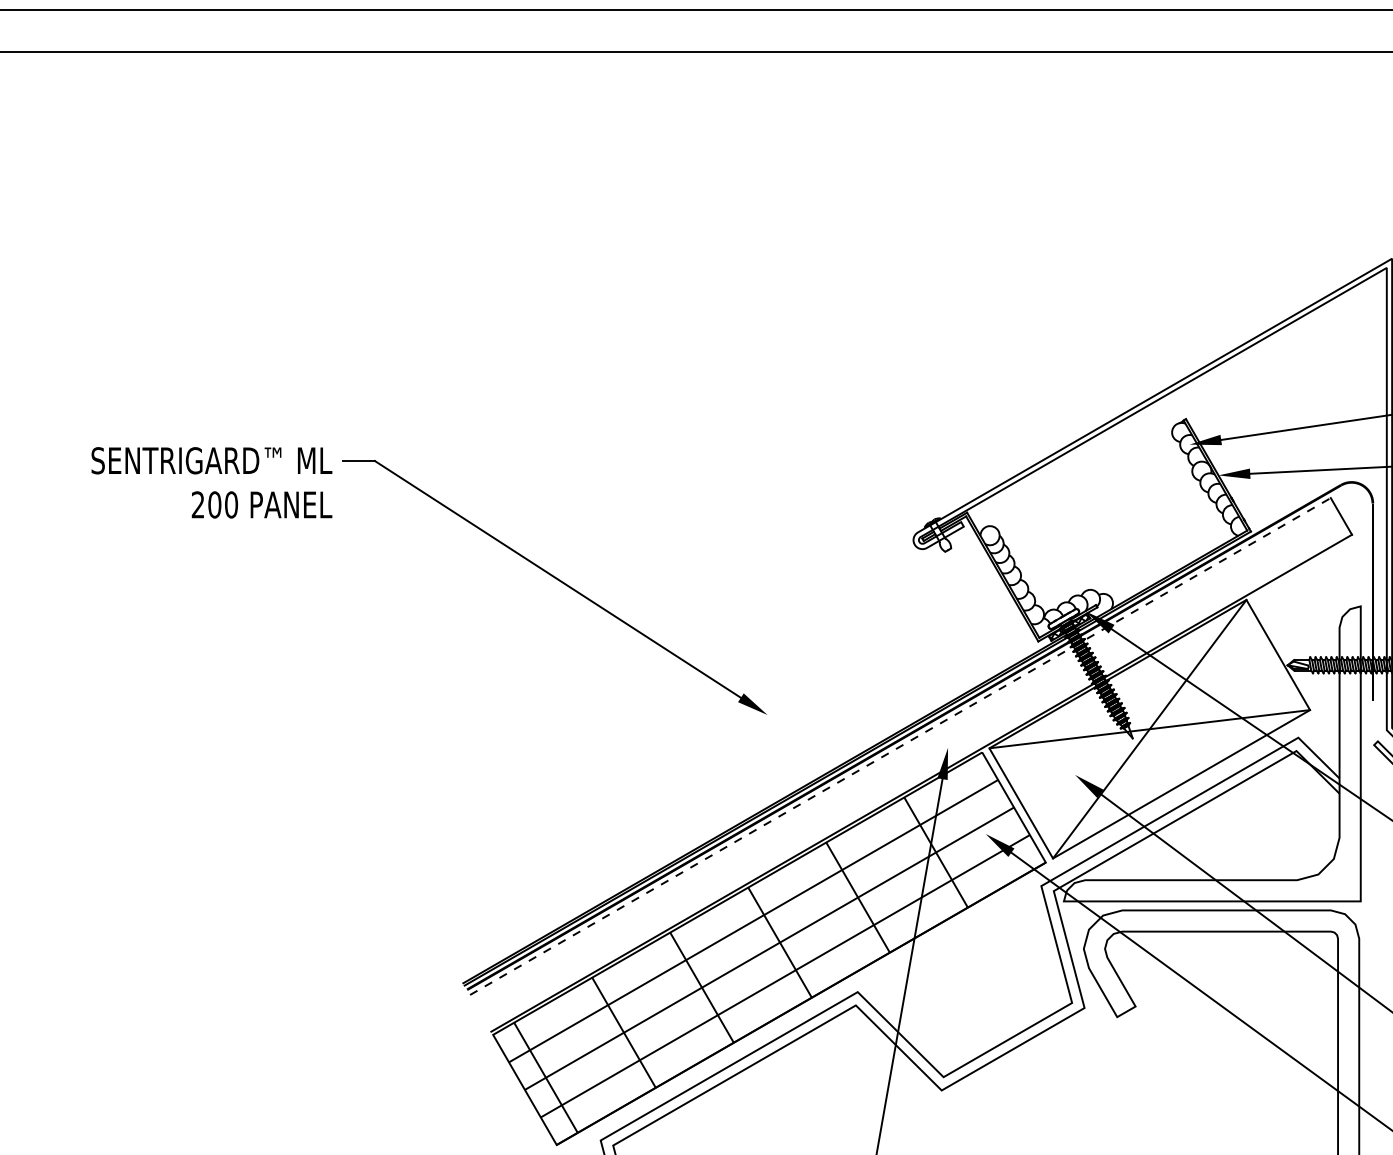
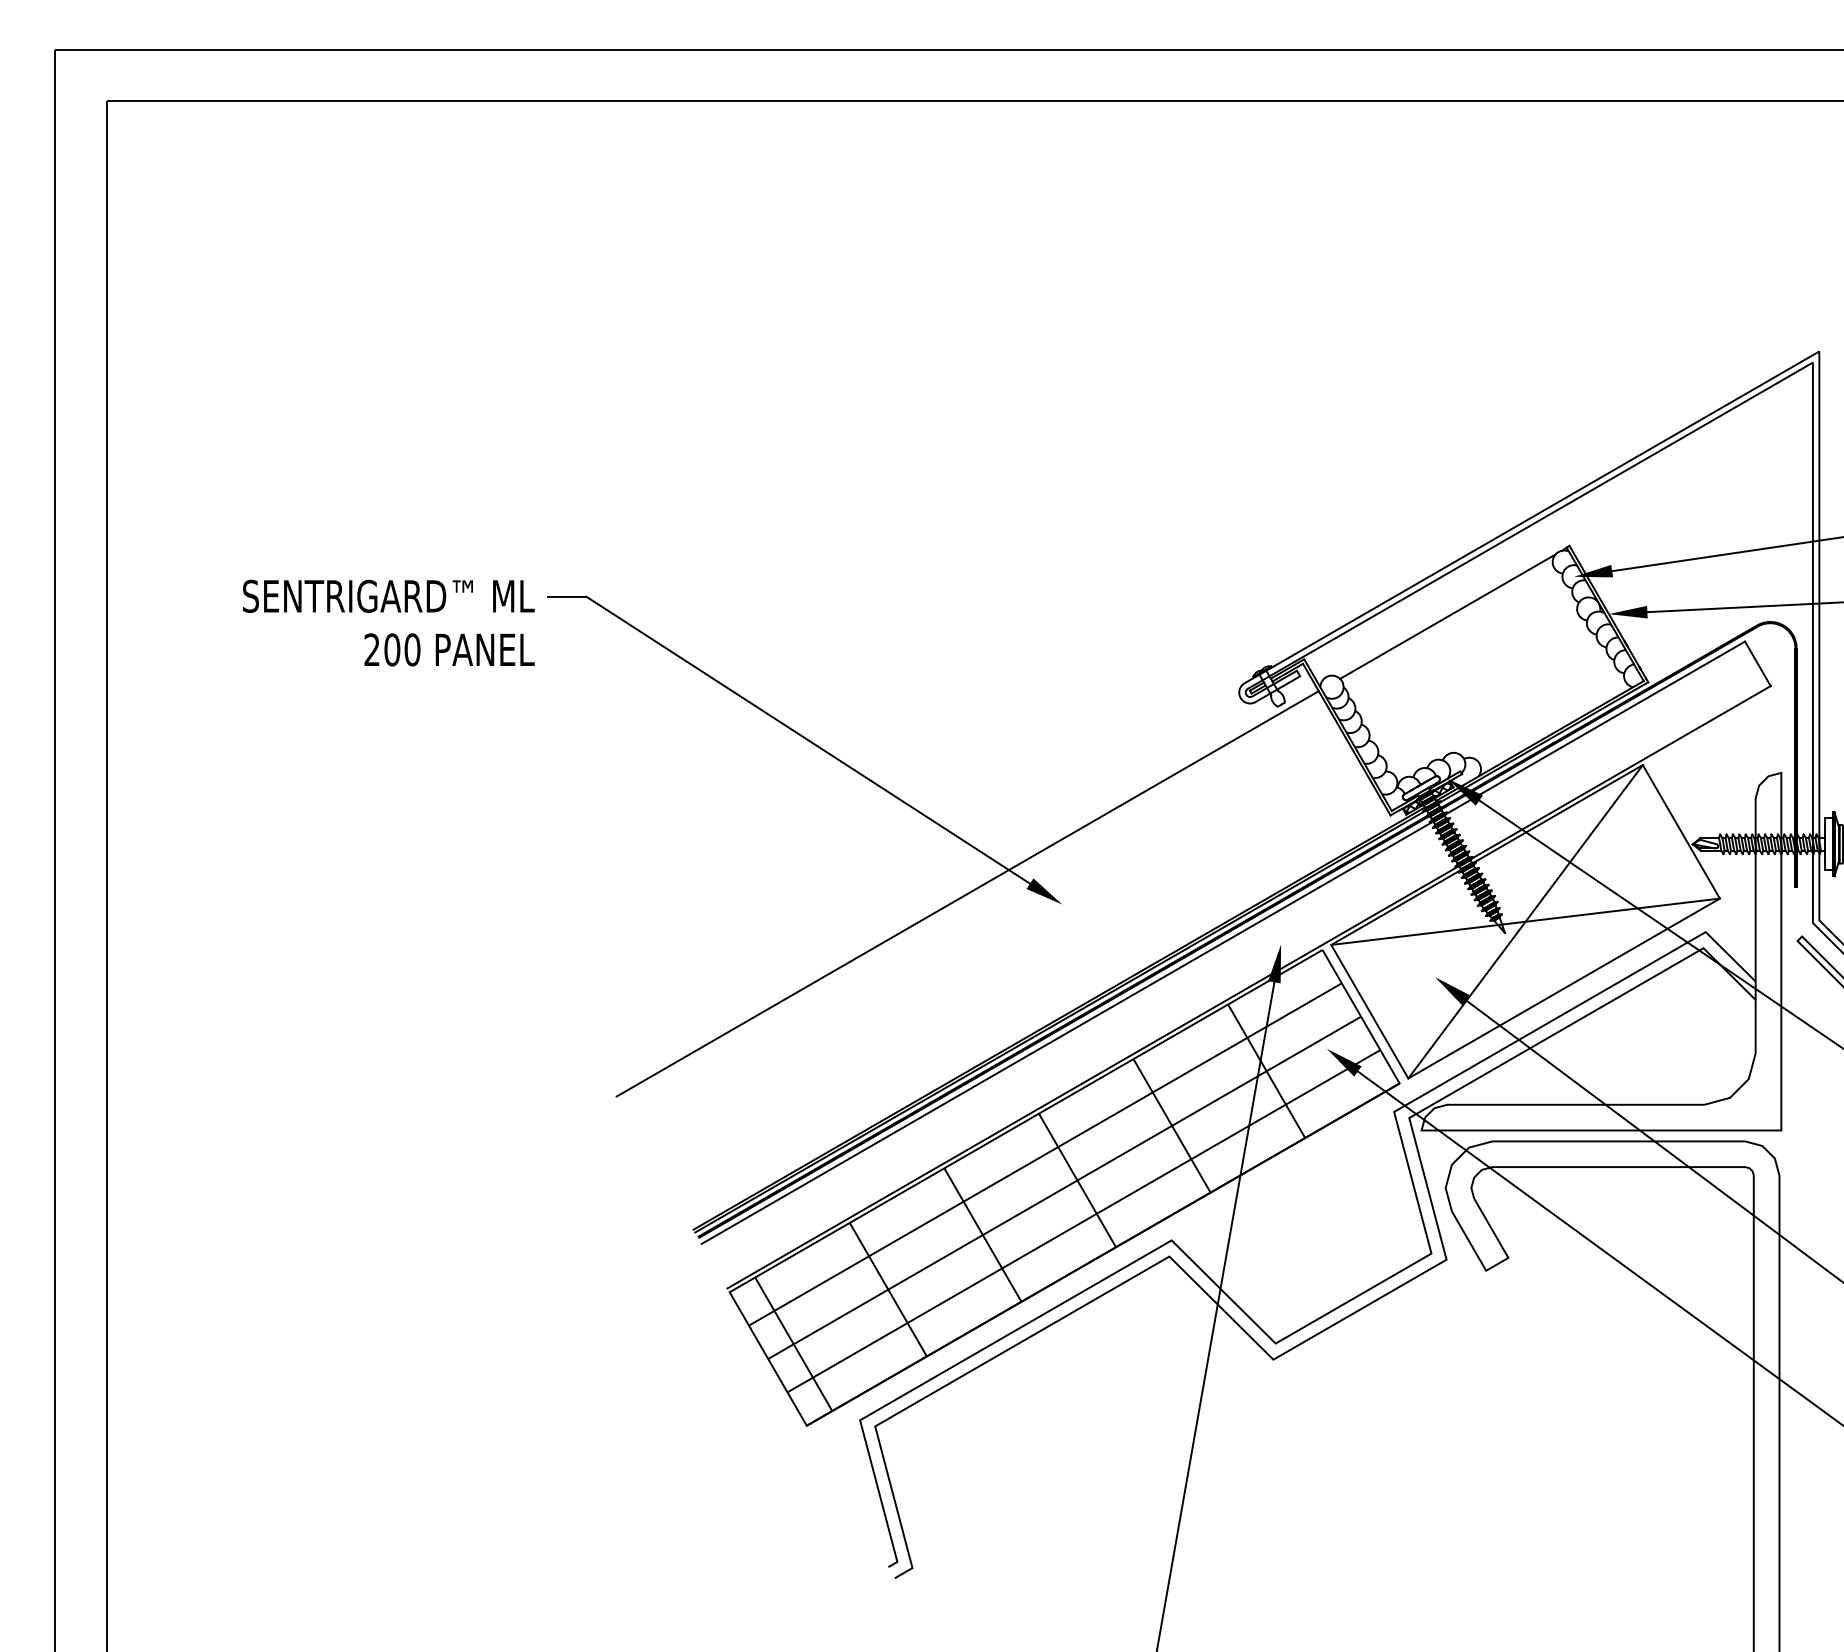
line: (1085, 477) -> (1447, 616), added
line: (689, 705) -> (967, 893), added
line: (900, 746) -> (1223, 942), dashed -> solid

